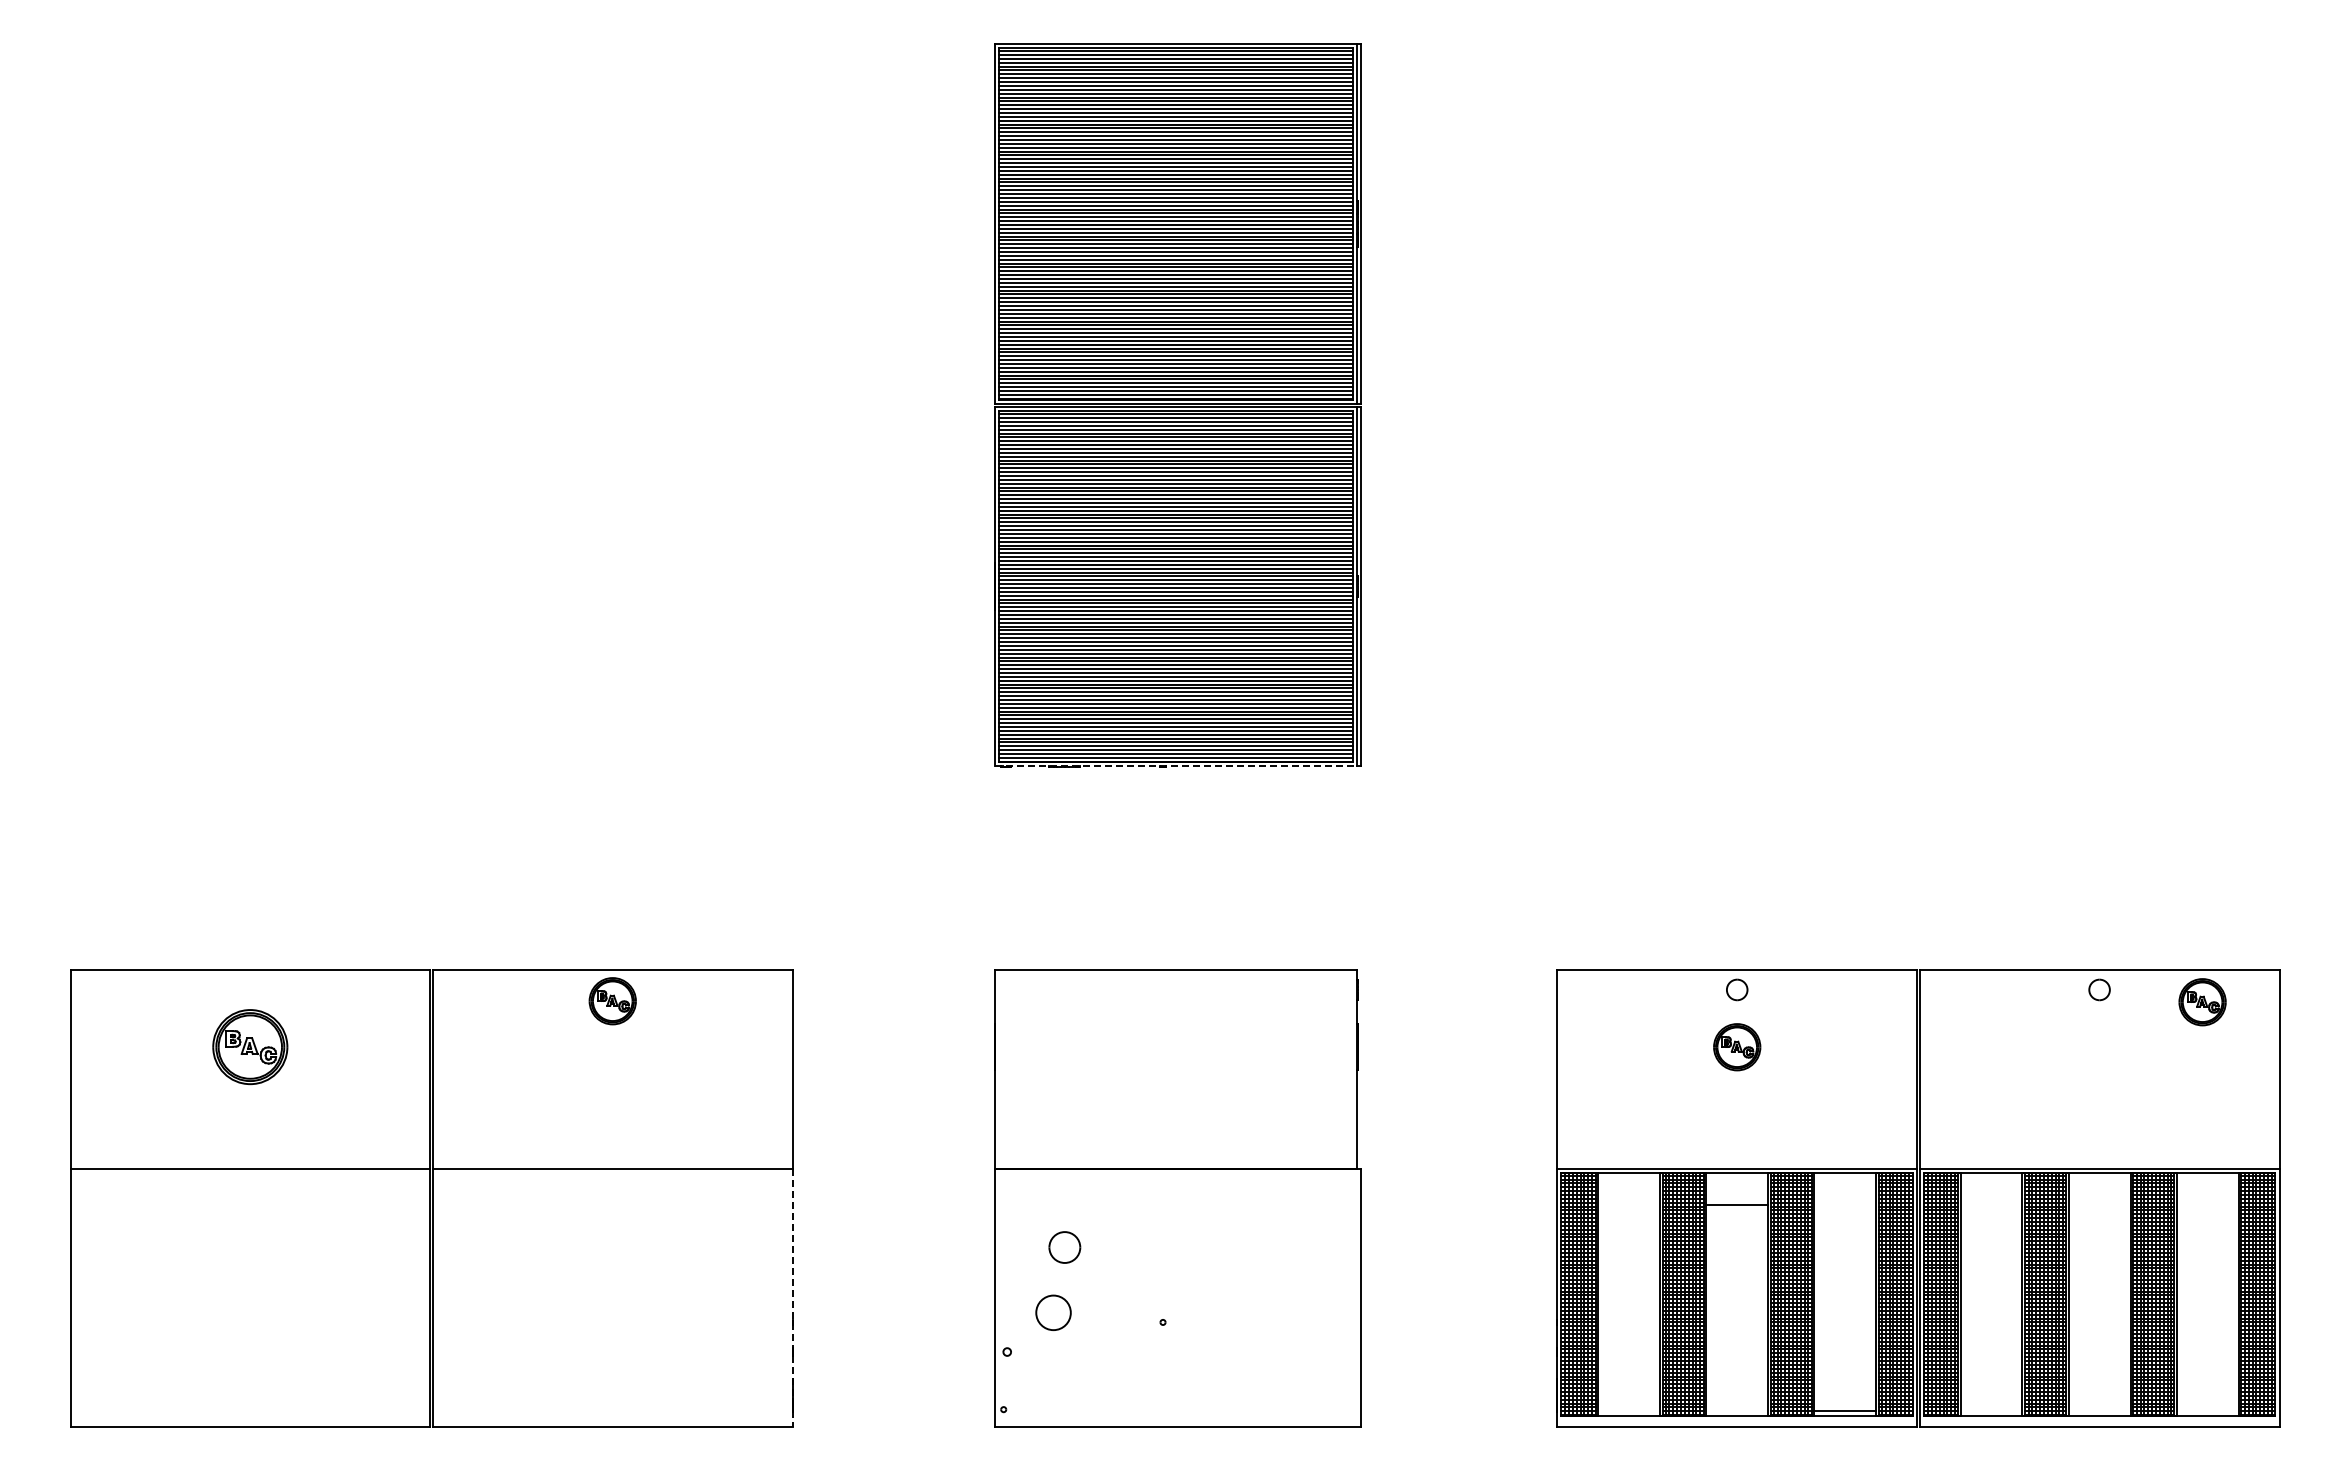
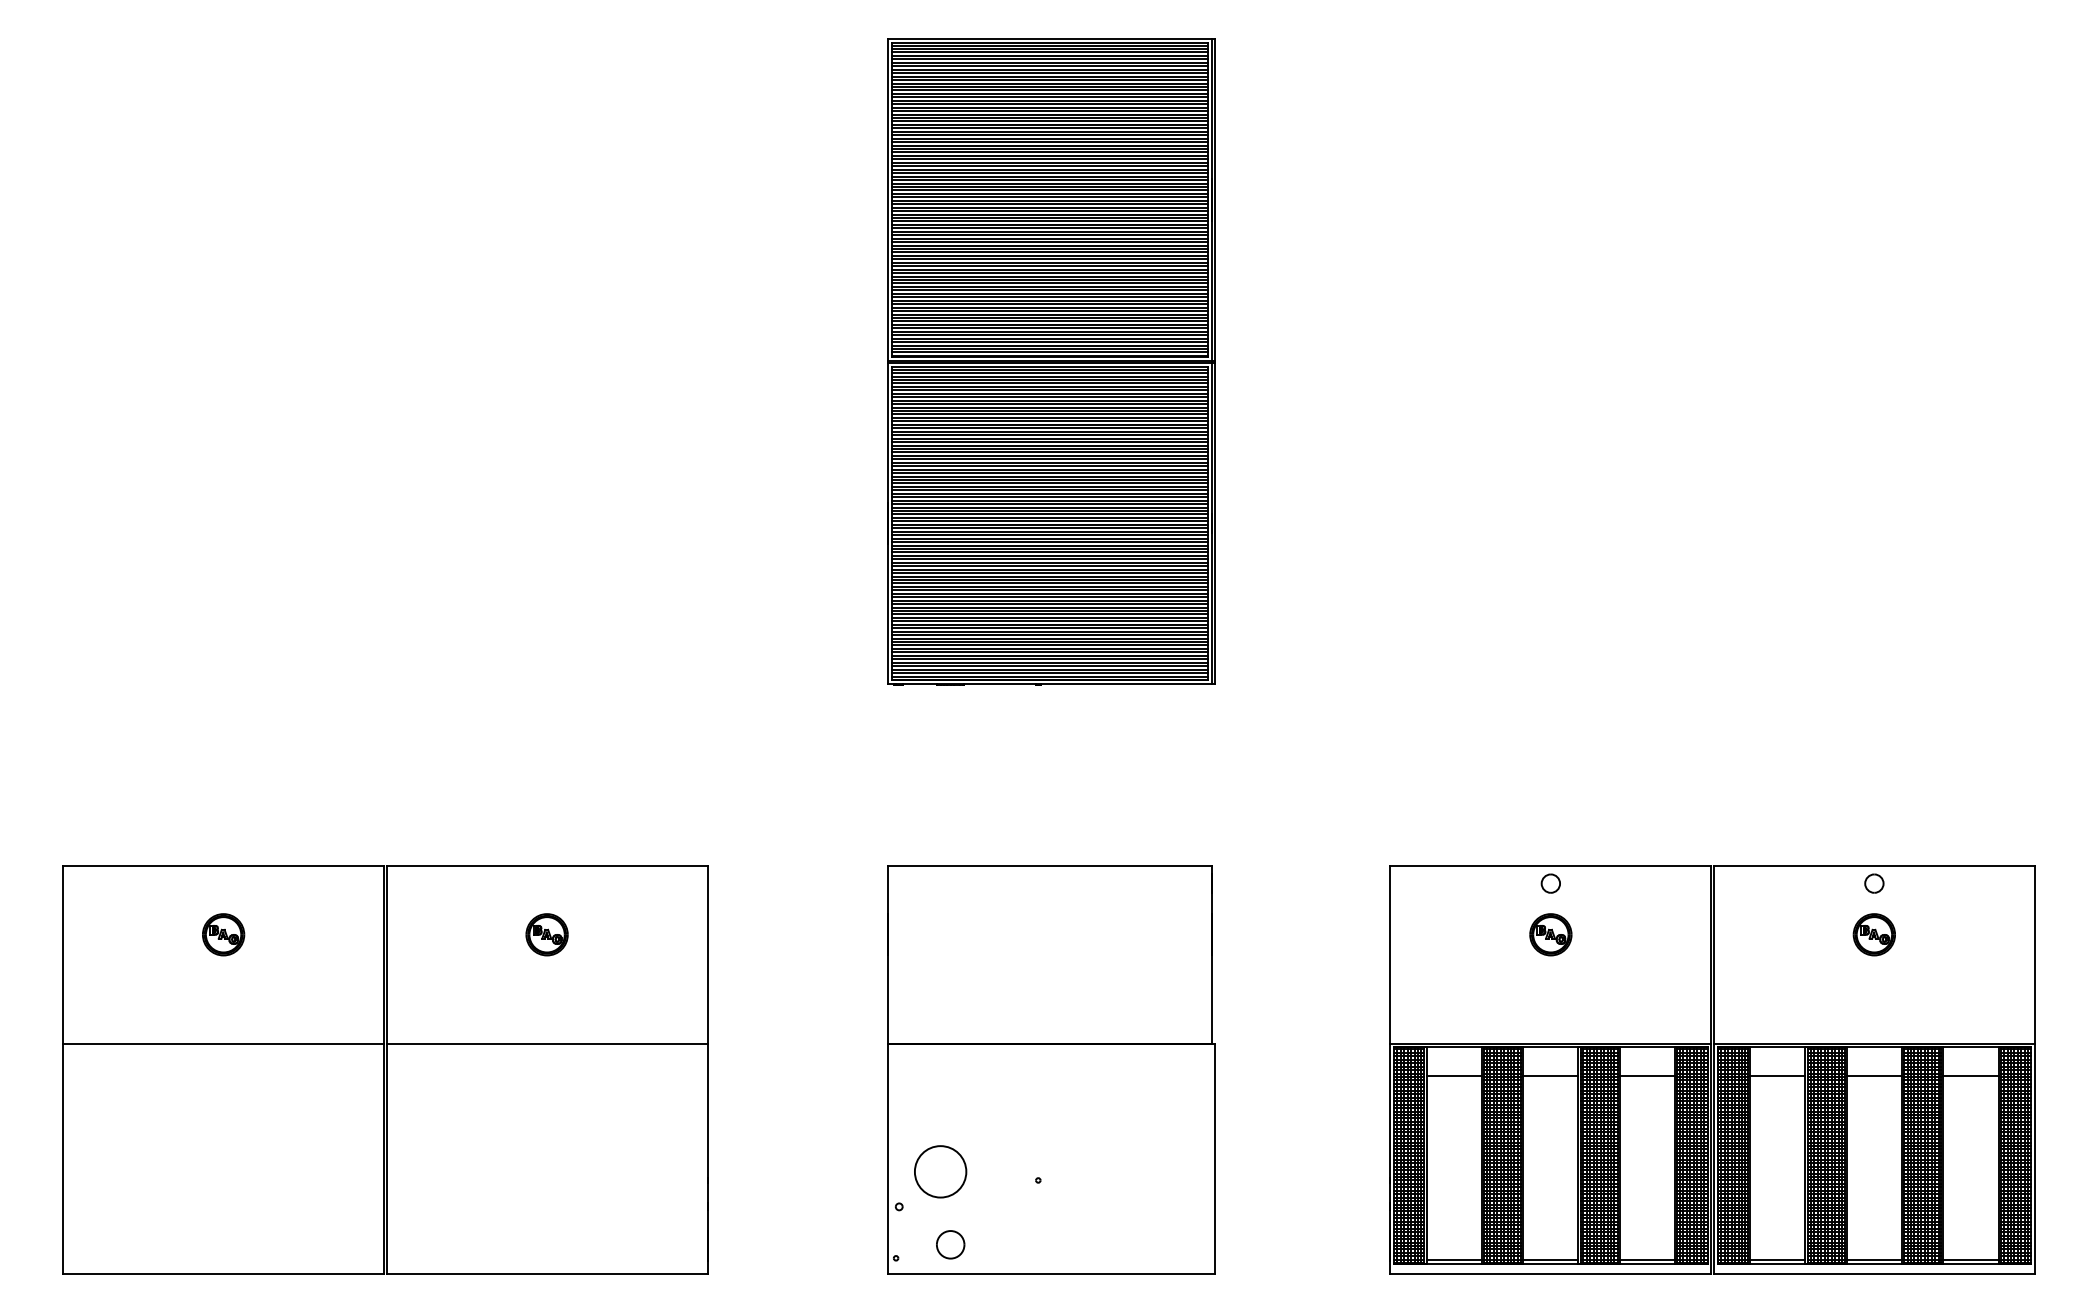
line: (1176, 766) -> (1050, 684), dashed -> solid
part: (612, 1001) -> (546, 935), moved
part: (2202, 1002) -> (1874, 935), moved
part: (250, 1047) -> (223, 935), size x0.62
line: (1628, 1205) -> (1453, 1076), added
line: (1845, 1205) -> (1647, 1076), added
line: (1991, 1205) -> (1777, 1076), added
line: (2099, 1205) -> (1874, 1076), added
line: (2207, 1205) -> (1970, 1076), added
part: (1064, 1247) -> (950, 1244), moved
line: (792, 1297) -> (707, 1158), dashed -> solid
circle: (1053, 1312) -> (940, 1171), size x1.67
line: (1628, 1411) -> (1453, 1259), added
line: (1737, 1411) -> (1551, 1259), added
line: (1991, 1411) -> (1777, 1259), added
line: (2099, 1411) -> (1874, 1259), added
line: (2207, 1411) -> (1970, 1259), added

